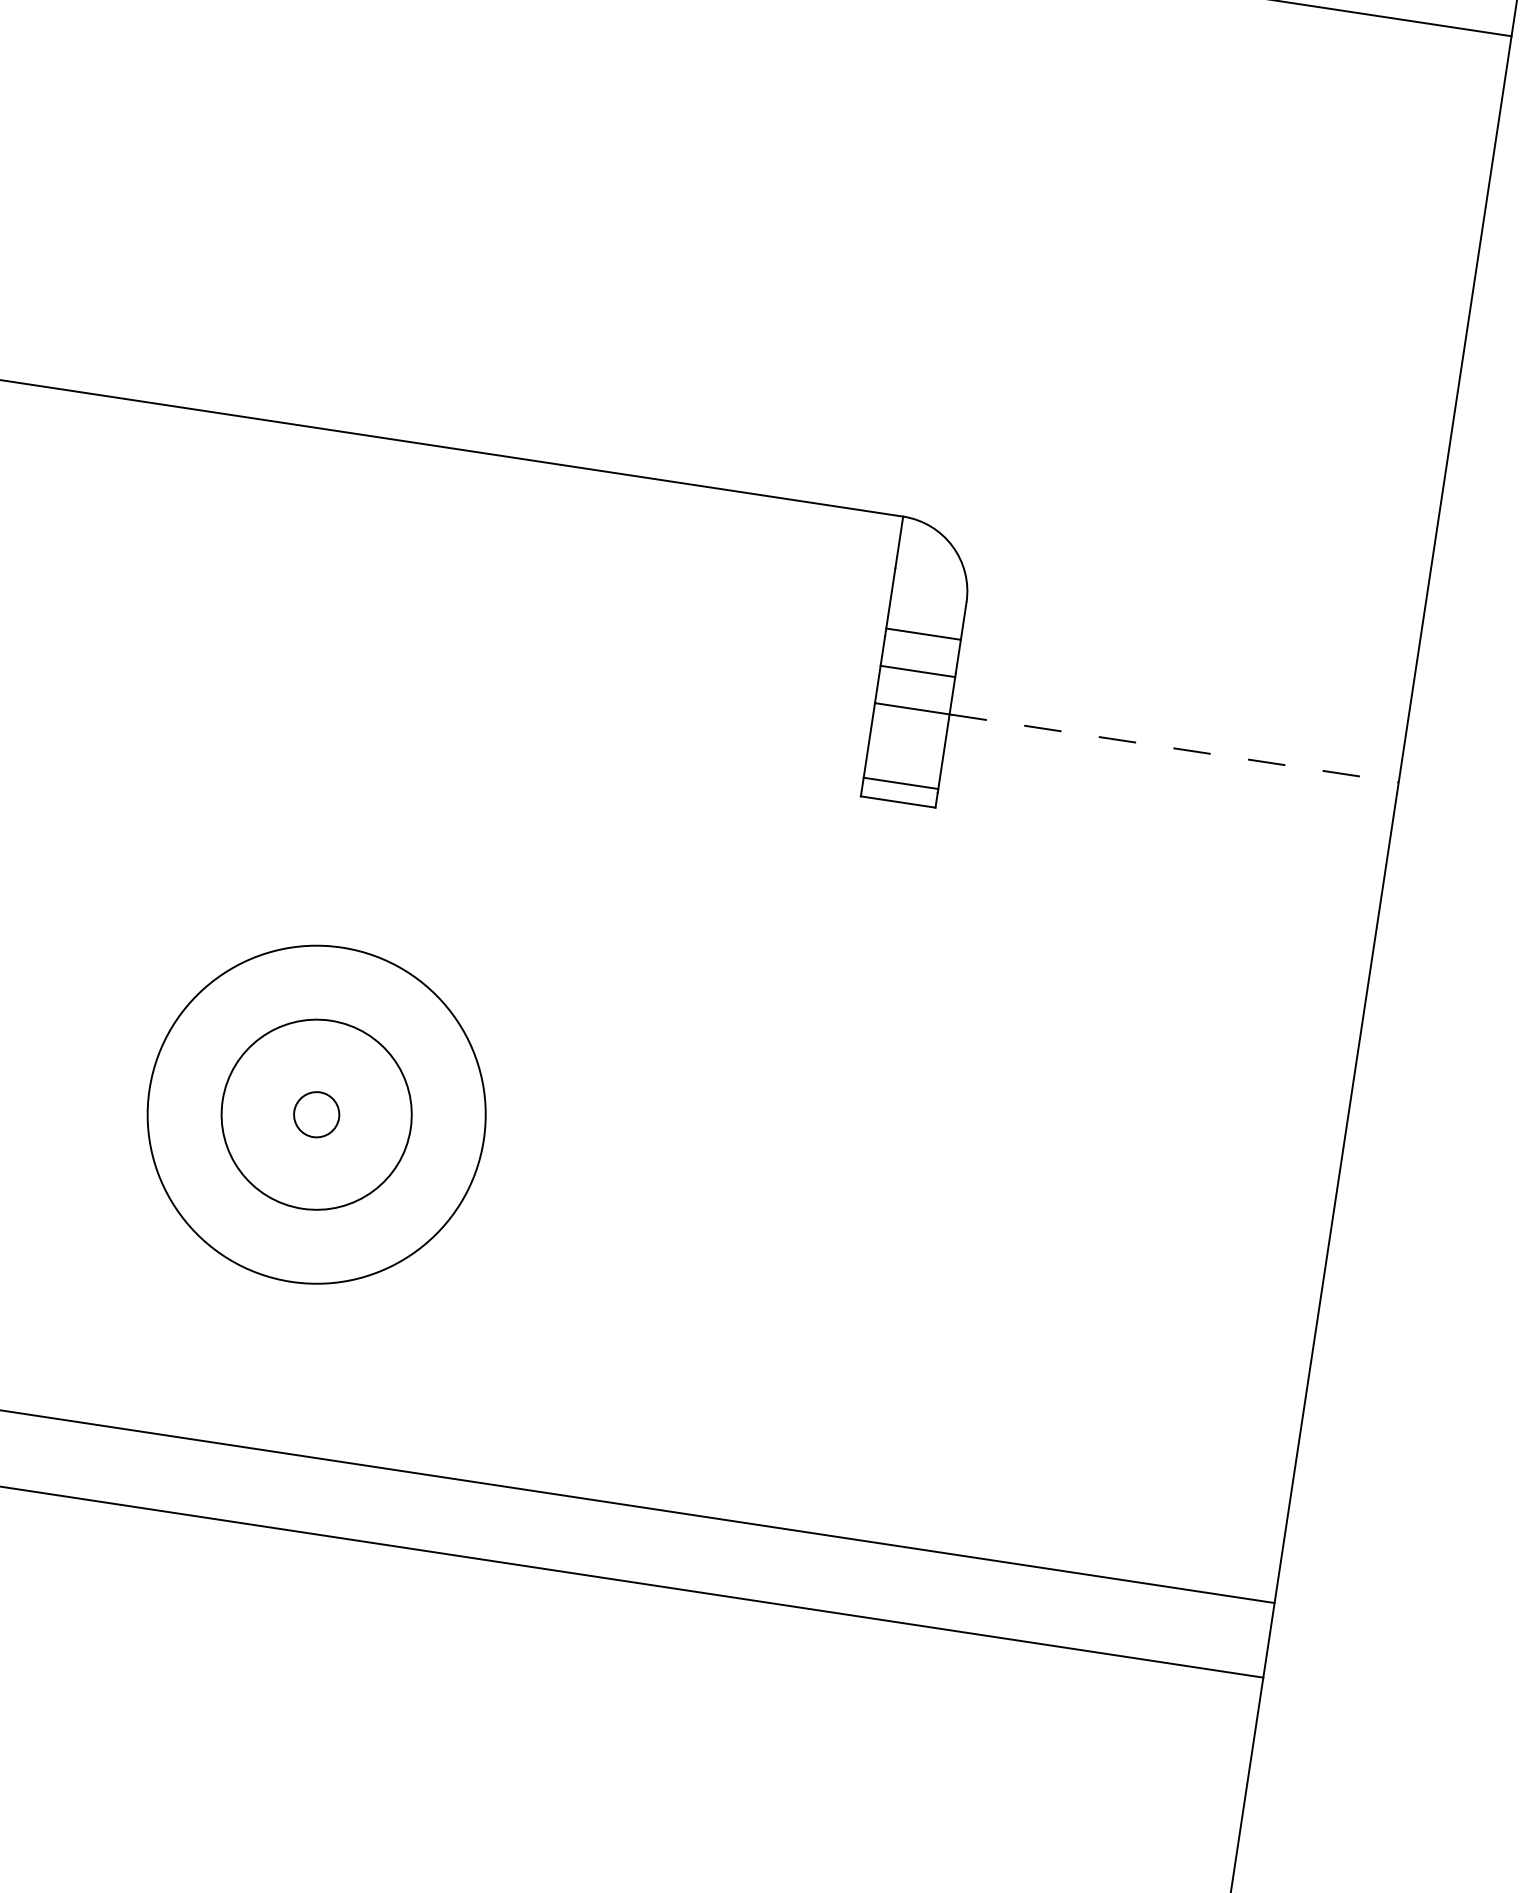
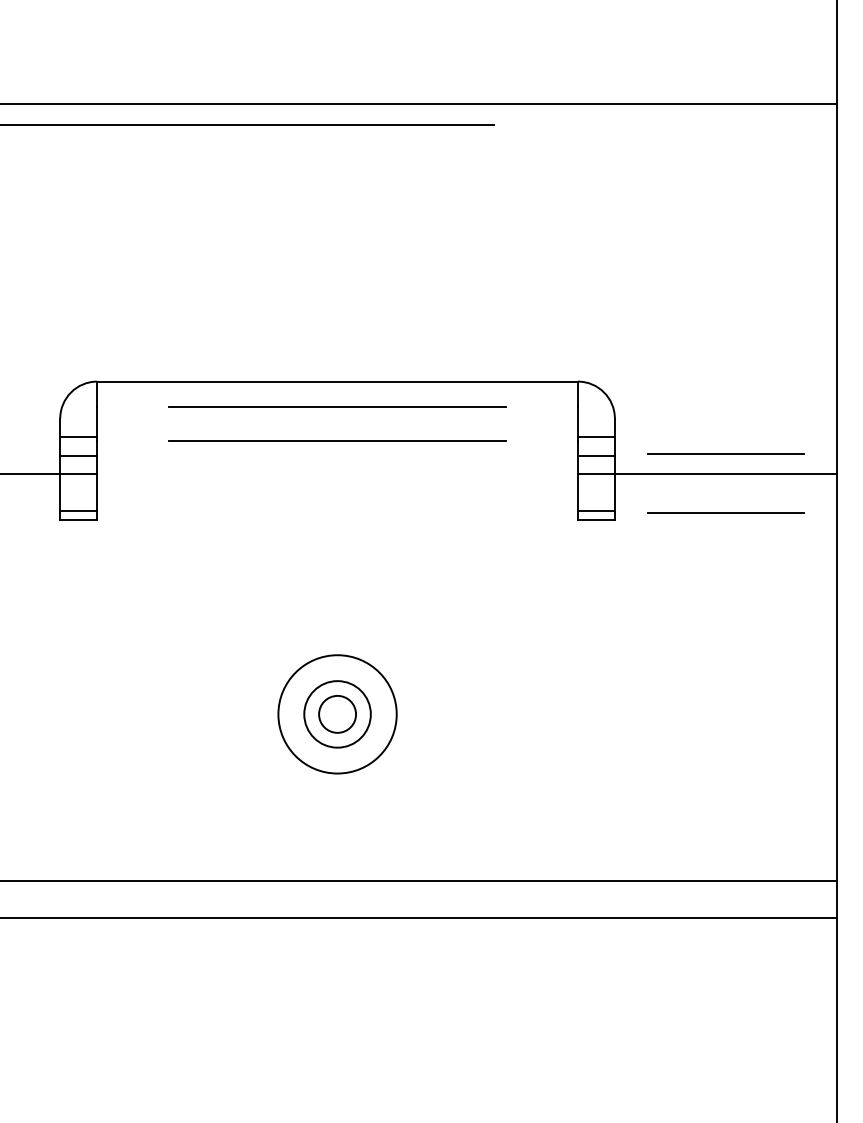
line: (410, 495) -> (337, 407), added
line: (400, 562) -> (337, 440), added
line: (1181, 707) -> (726, 453), added
line: (1174, 749) -> (726, 474), dashed -> solid
line: (1163, 826) -> (726, 512), added
circle: (316, 1112) -> (337, 713), size x1.67
circle: (316, 1114) -> (337, 714), size x0.71
circle: (316, 1114) -> (337, 714), size x0.71

